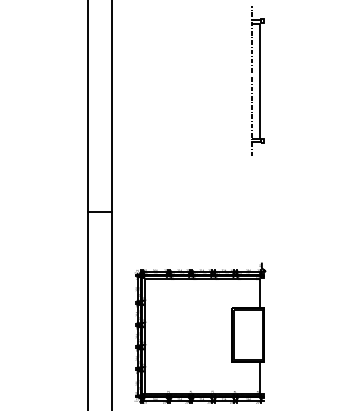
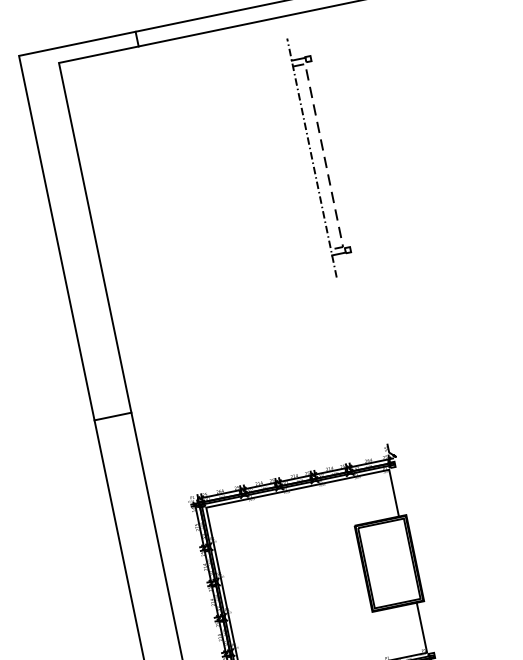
line: (259, 81) -> (323, 156), solid -> dashed

